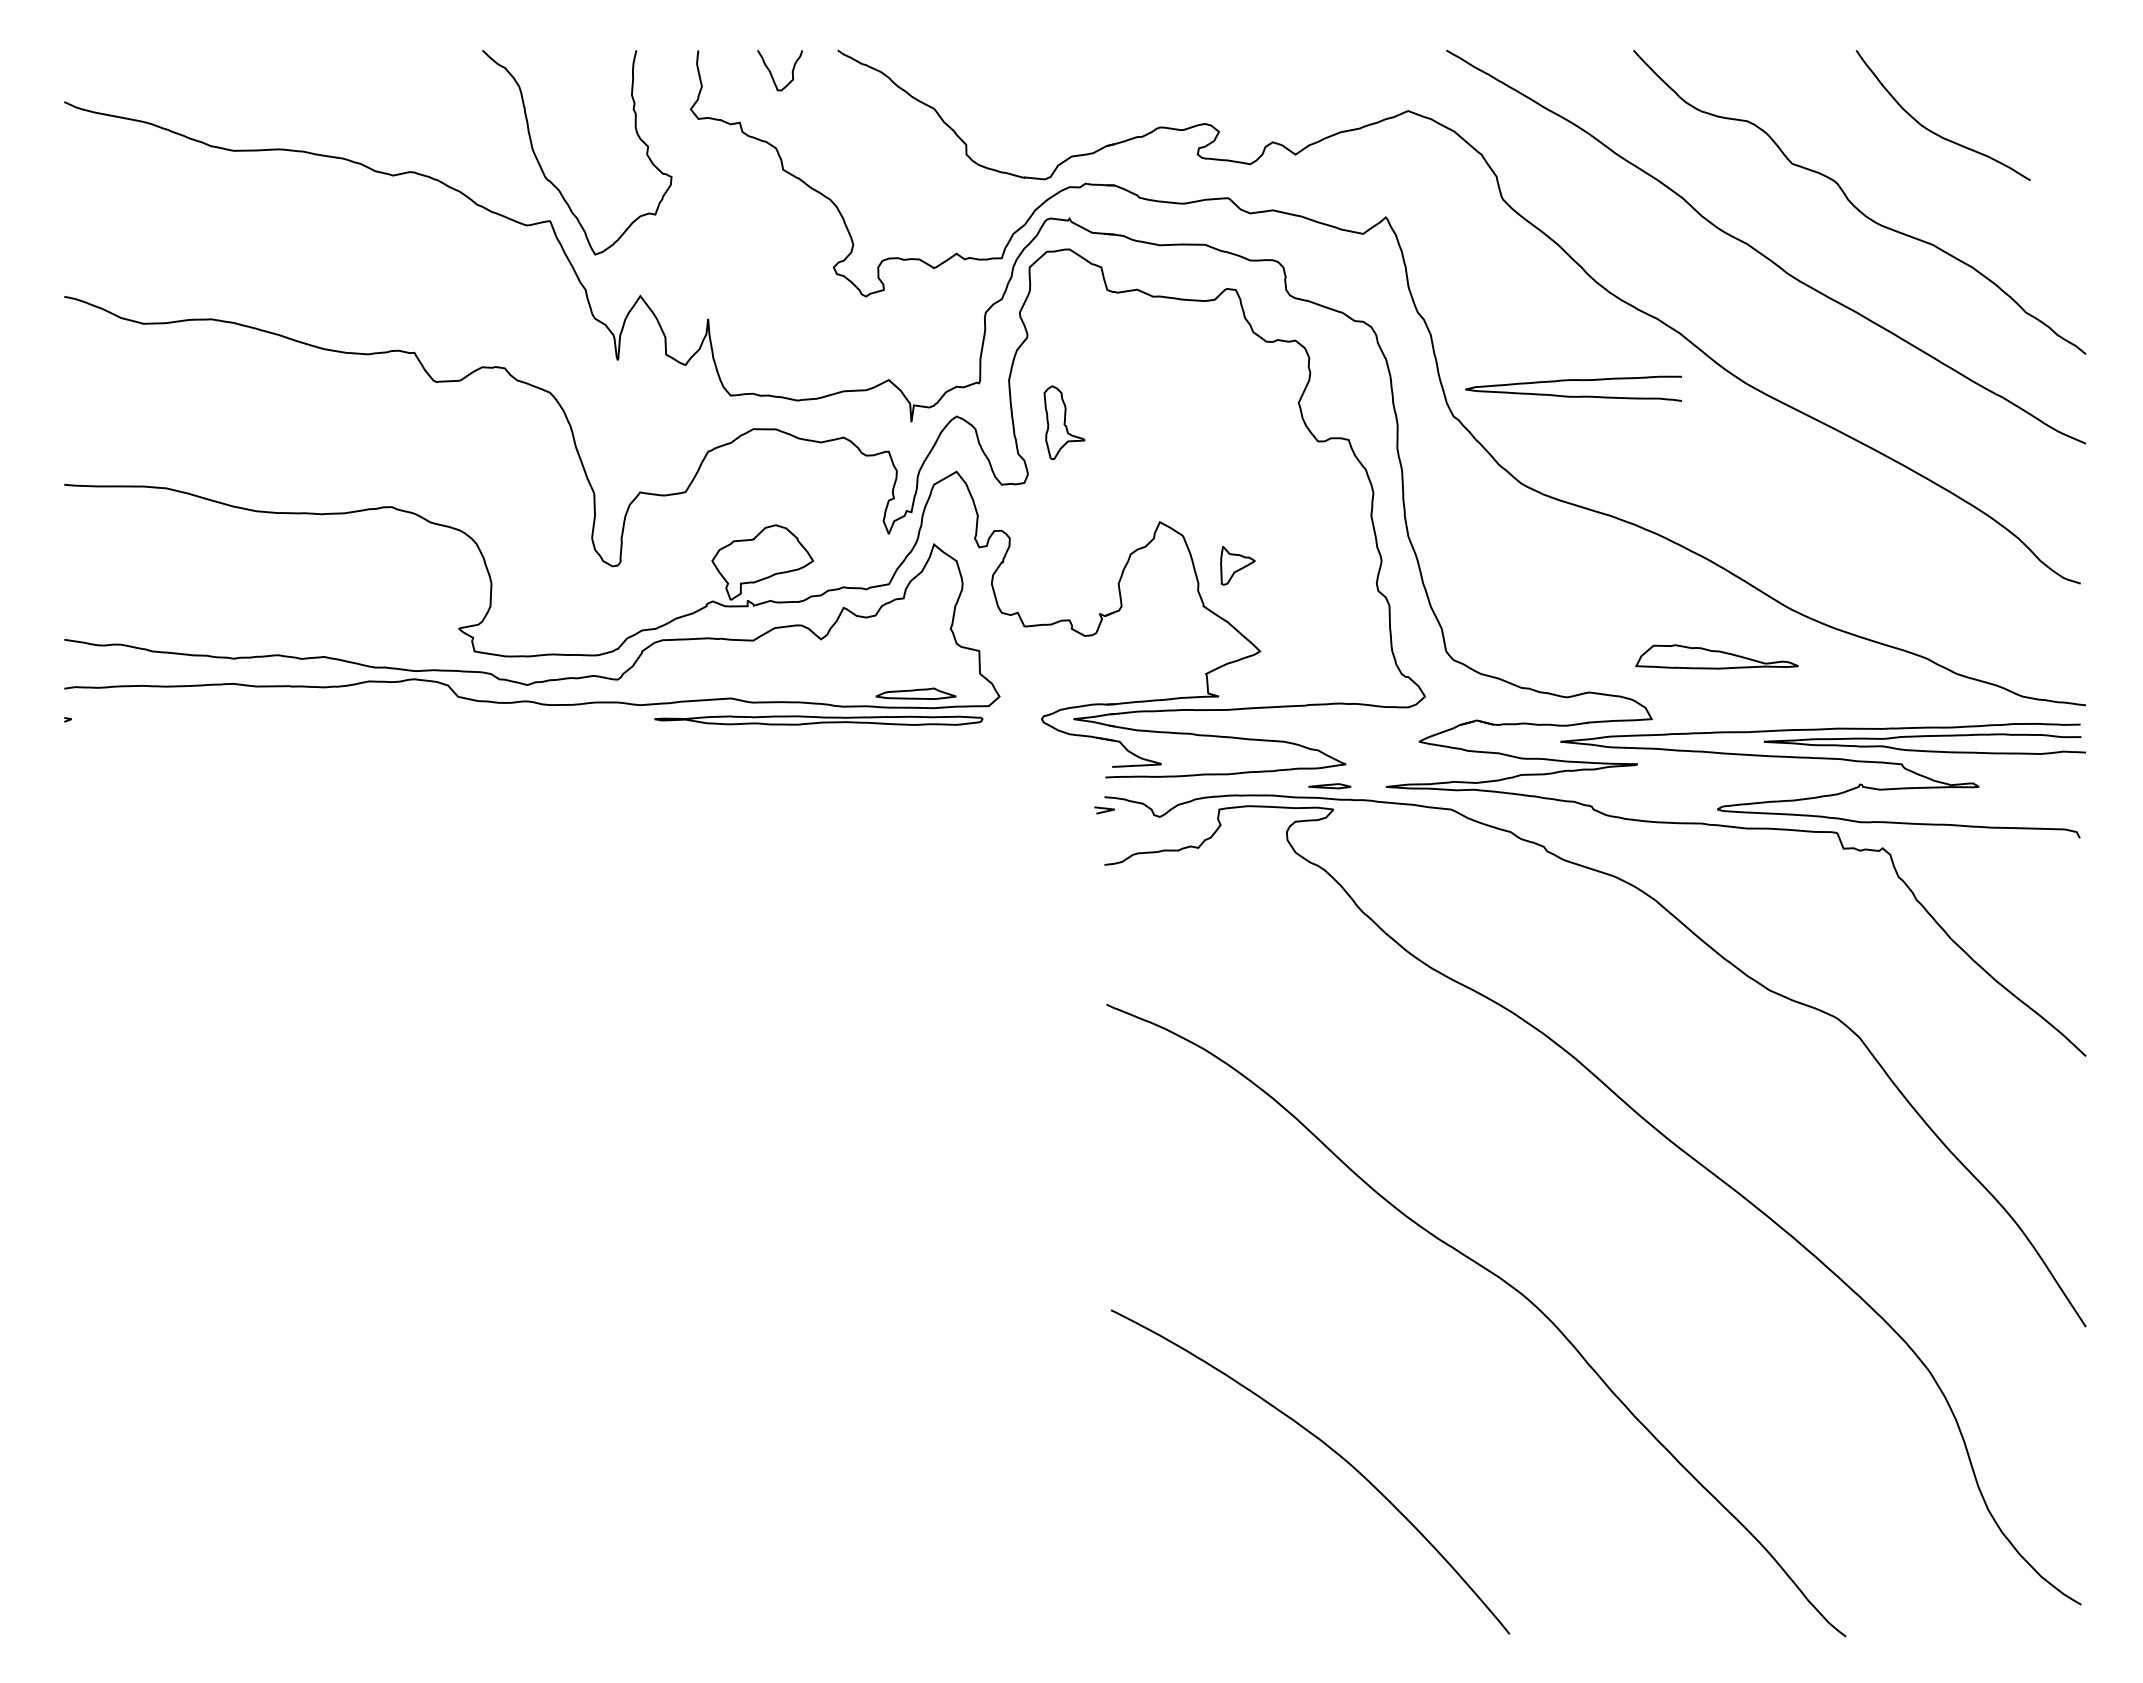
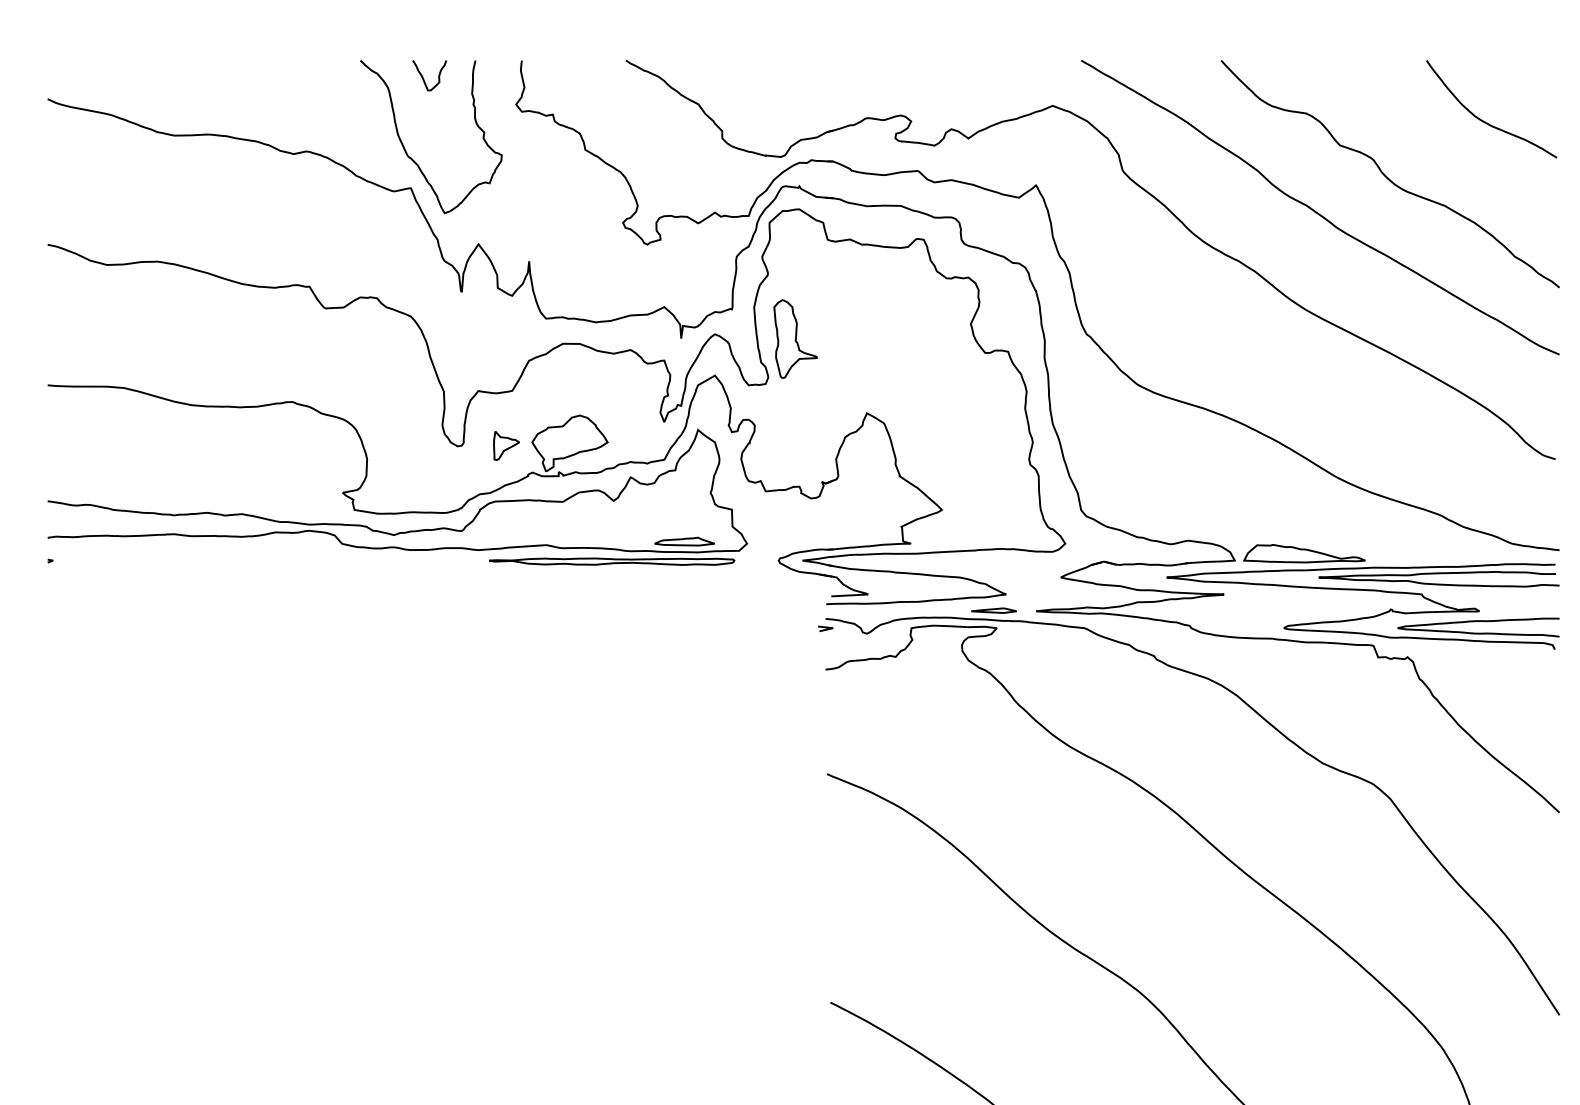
curve: (772, 74) -> (424, 78), moved
curve: (1935, 132) -> (1485, 121), moved
curve: (1573, 395) -> (1478, 632), moved
part: (1064, 422) -> (795, 338), size x1.43
part: (1237, 565) -> (506, 445), moved
part: (1716, 656) -> (1304, 553), moved
part: (1329, 786) -> (993, 610), size x1.43

